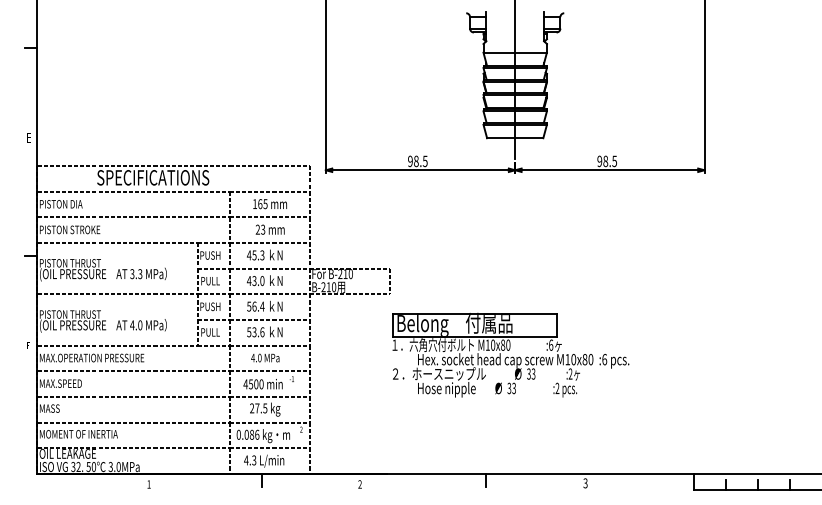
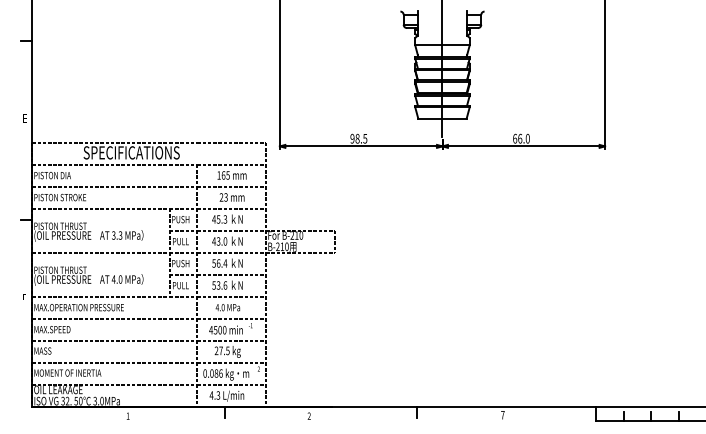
text: (607, 161) -> (521, 138), 98.5 -> 66.0
part: (510, 354) -> (438, 304), removed
text: (585, 483) -> (502, 415), 3 -> 7

